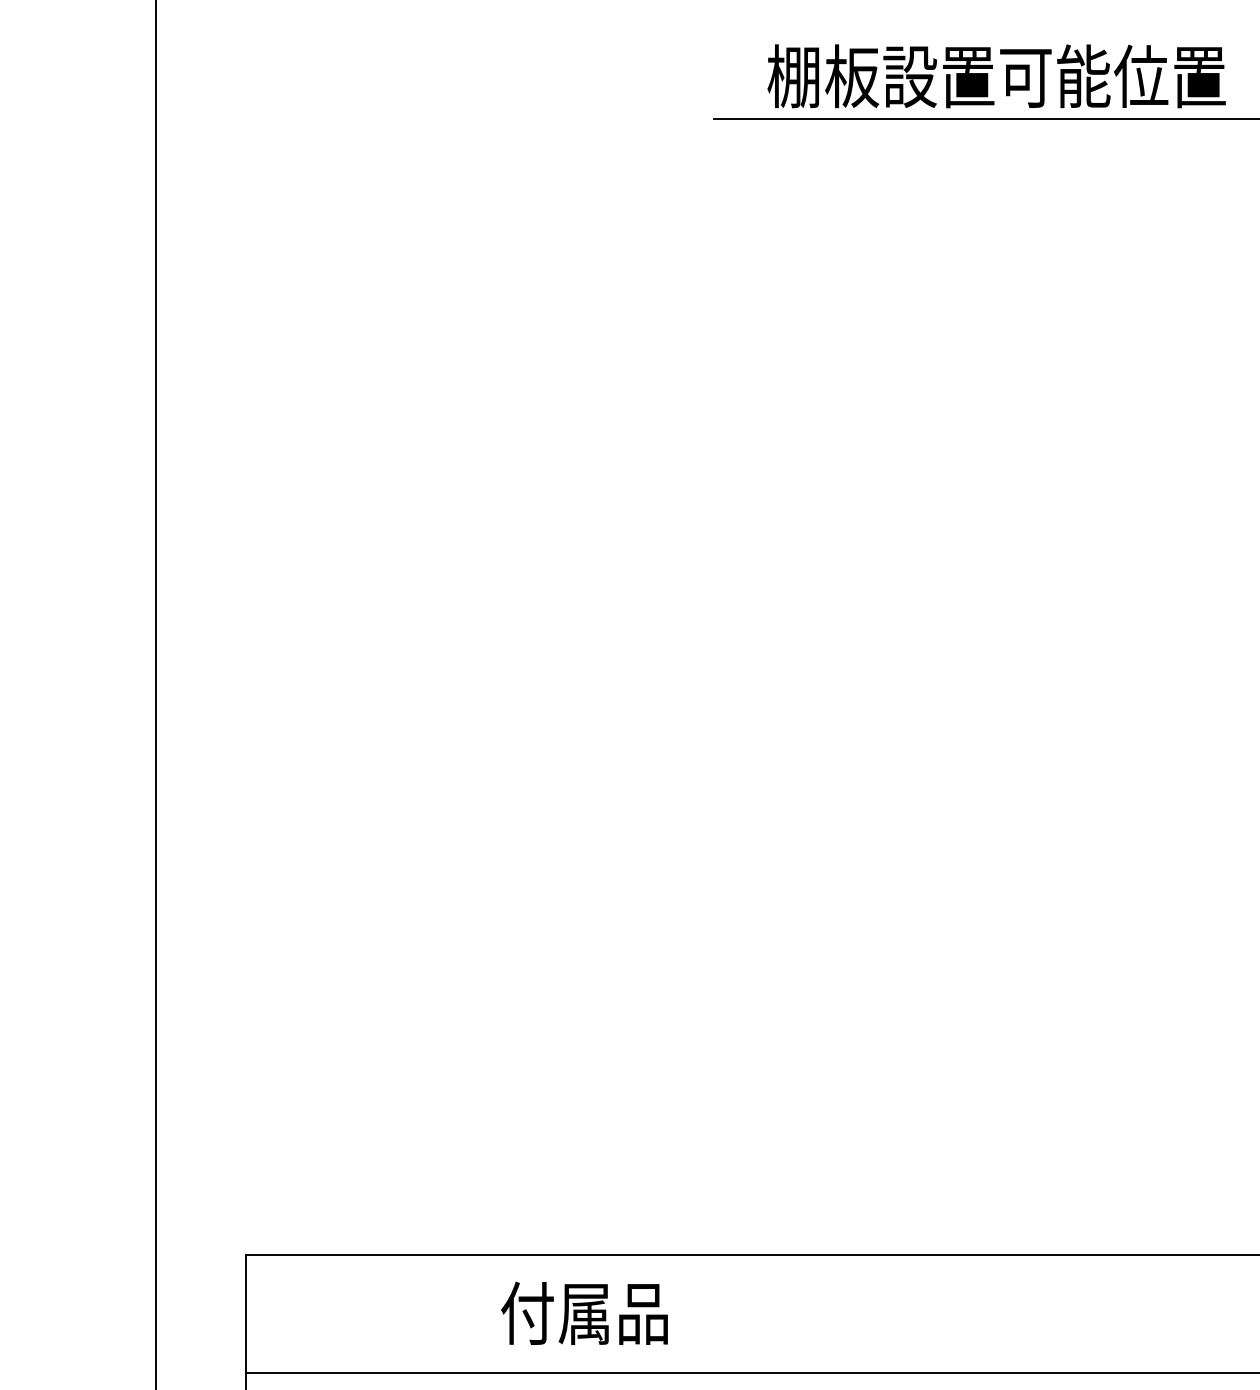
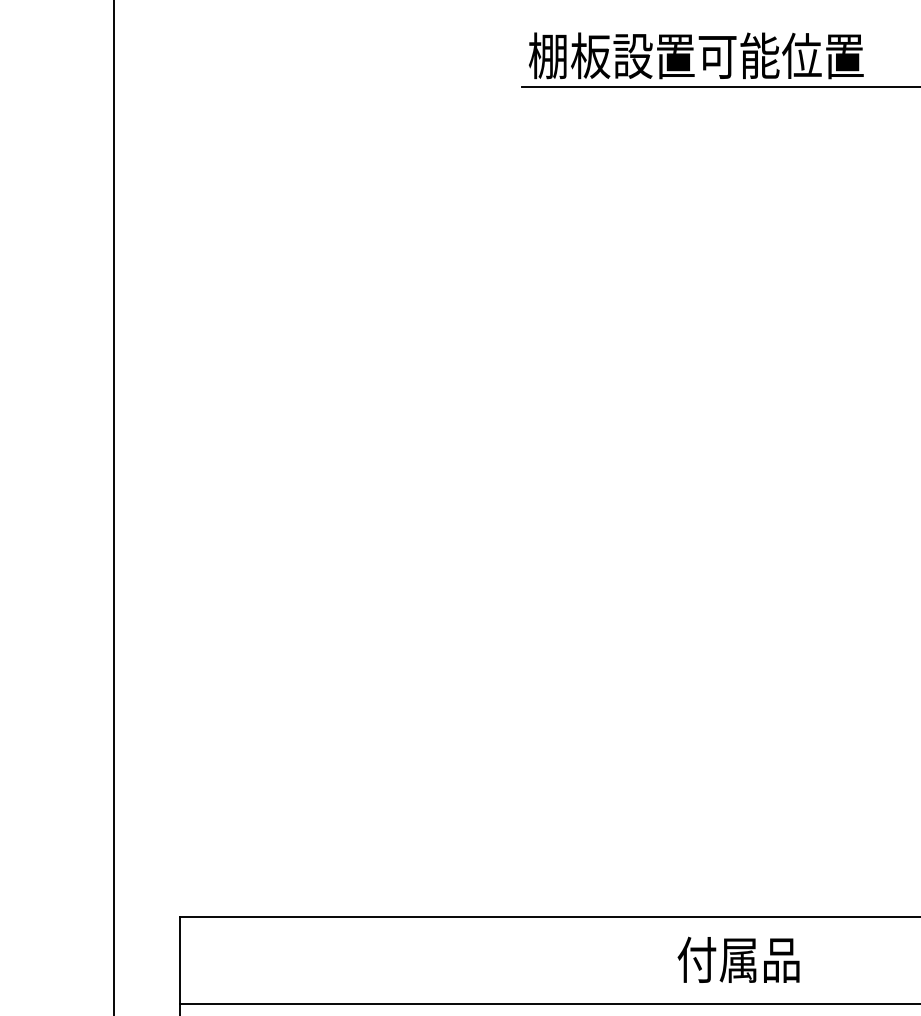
text: (996, 76) -> (696, 56), moved
text: (584, 1312) -> (738, 959), moved

